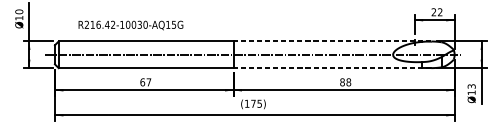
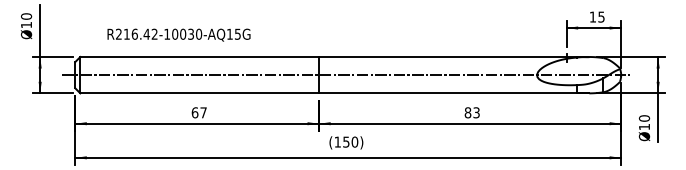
text: (436, 11) -> (596, 16), 22 -> 15
line: (331, 41) -> (453, 56), dashed -> solid
line: (331, 68) -> (453, 93), dashed -> solid
text: (348, 82) -> (476, 112), 88 -> 83
text: (471, 86) -> (644, 118), Ø13 -> Ø10
text: (256, 103) -> (350, 141), (175) -> (150)

